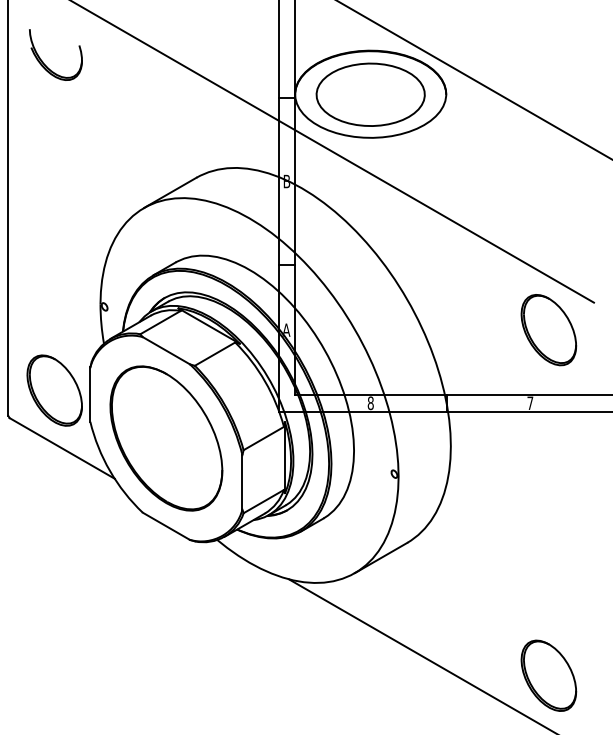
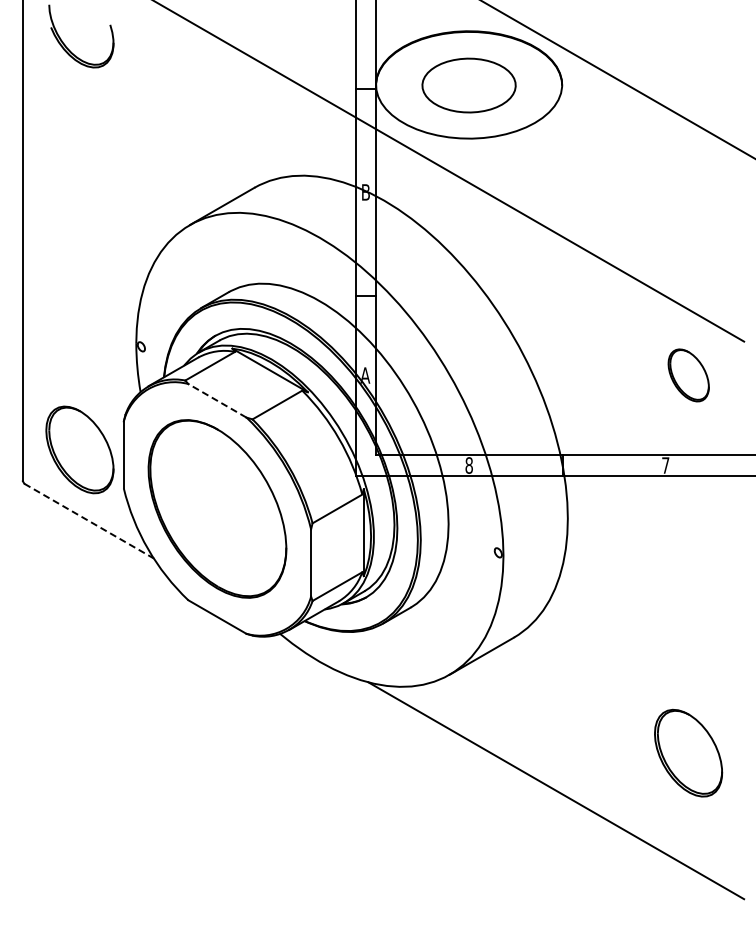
part: (370, 94) -> (468, 85), size x0.7
part: (548, 330) -> (688, 375), size x0.6
line: (166, 350) -> (217, 400), solid -> dashed
line: (62, 448) -> (89, 521), solid -> dashed
part: (548, 675) -> (688, 752), moved

